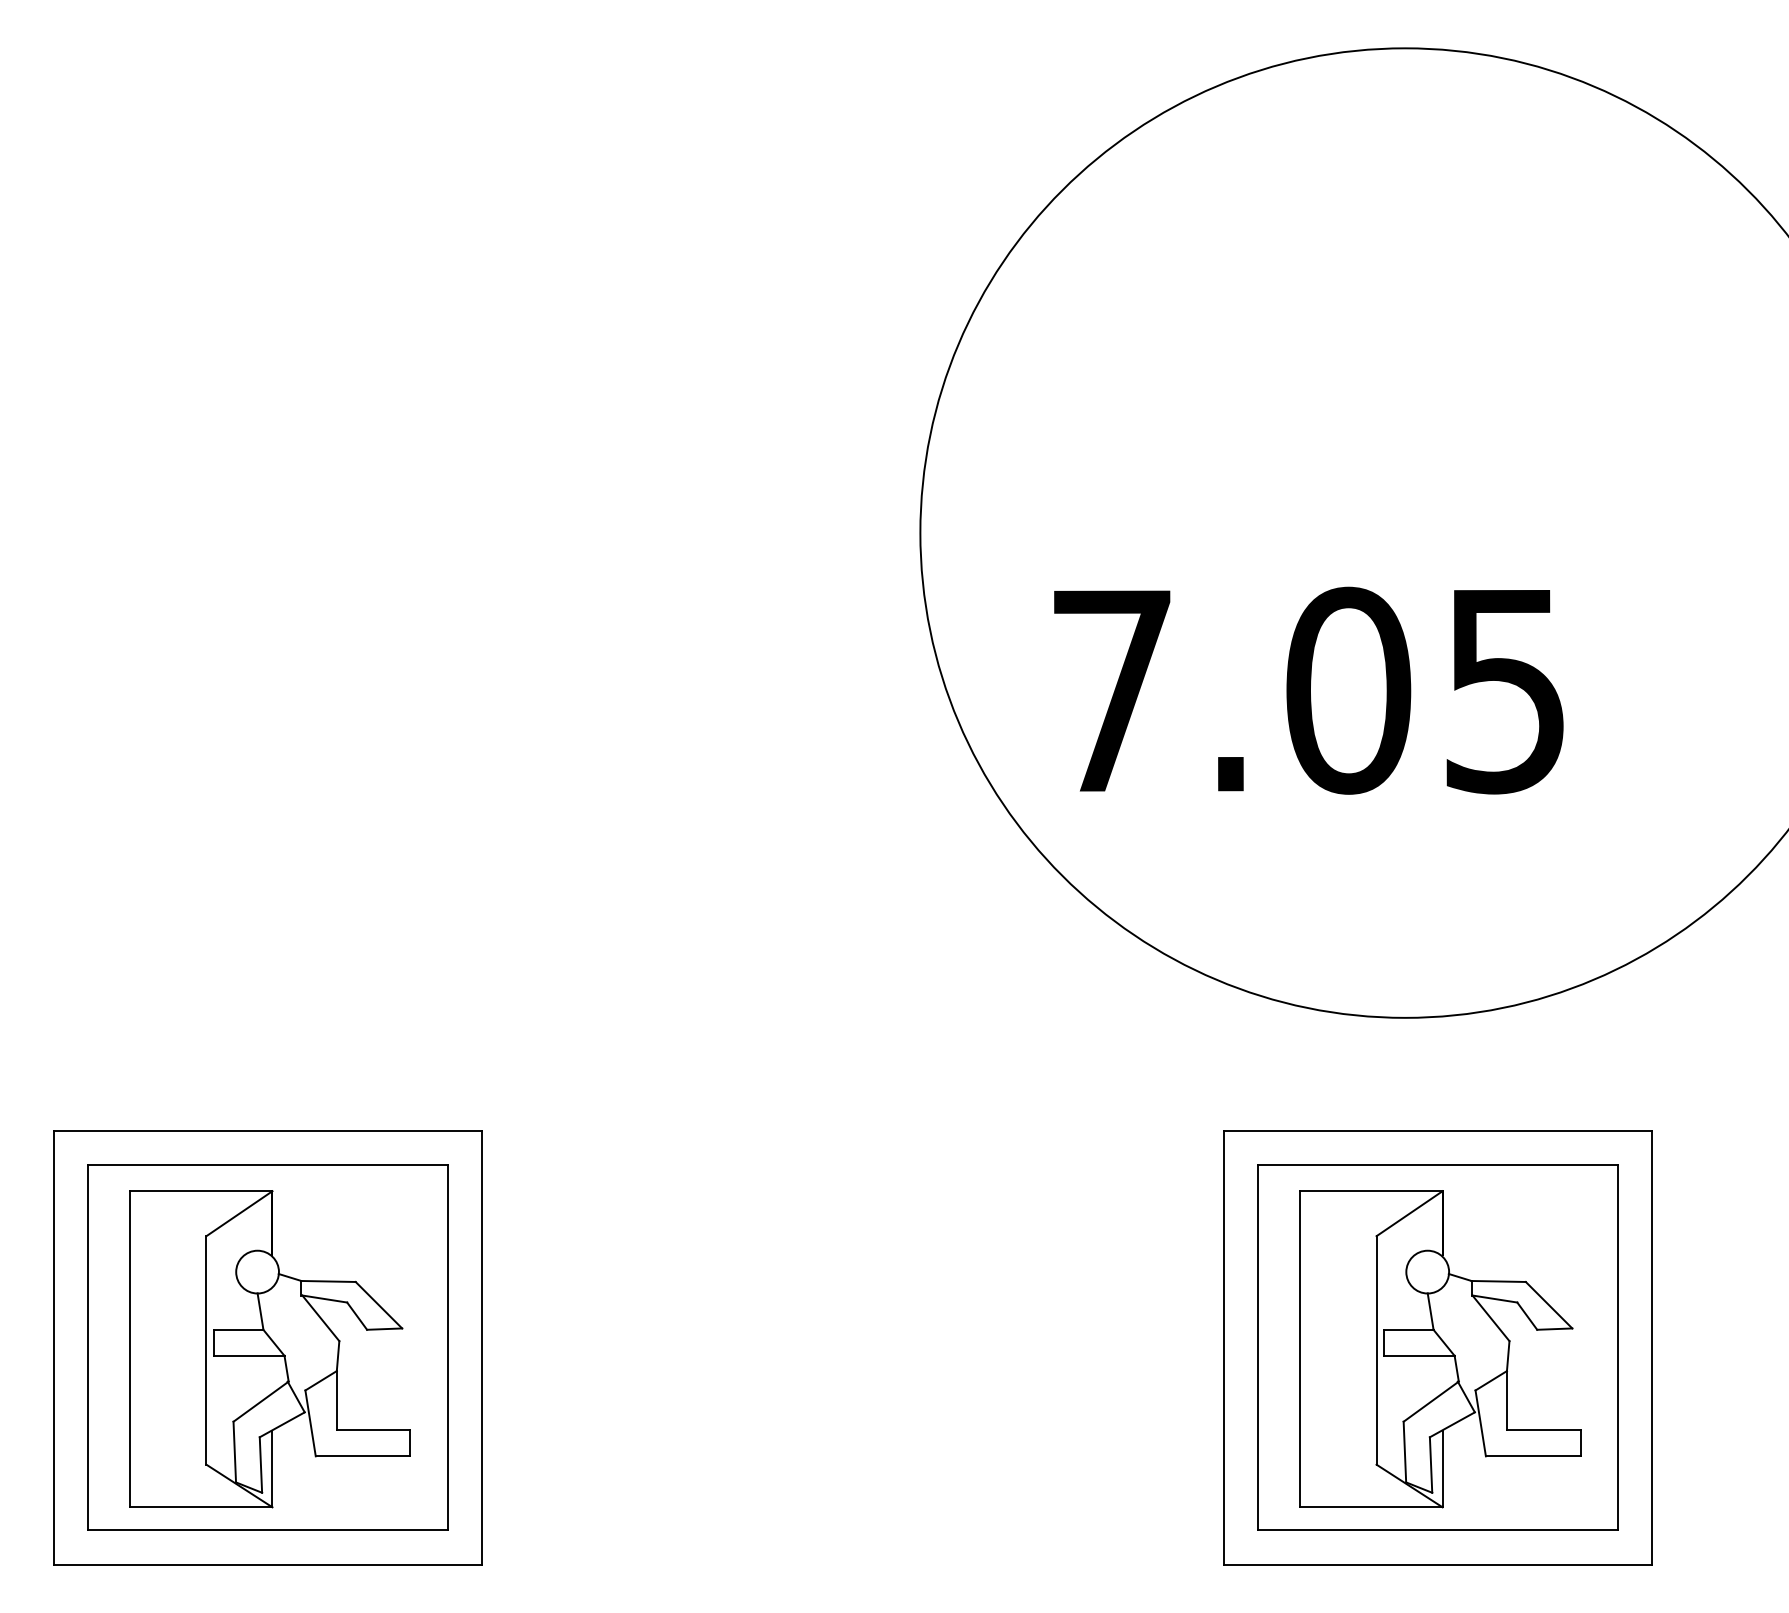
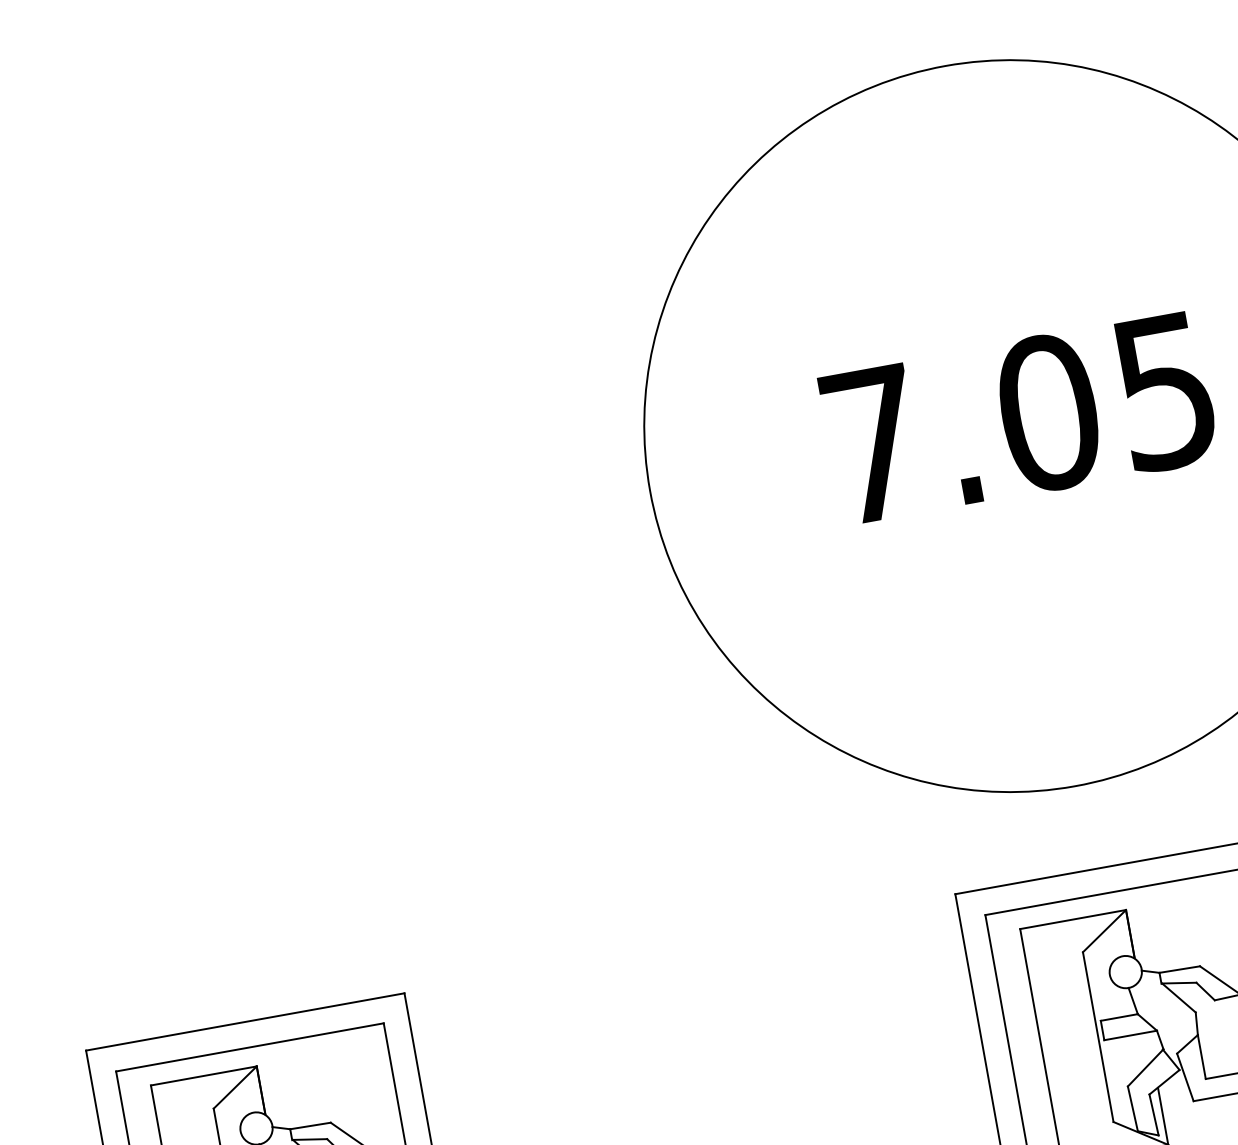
text: (1308, 690) -> (1018, 417), moved

